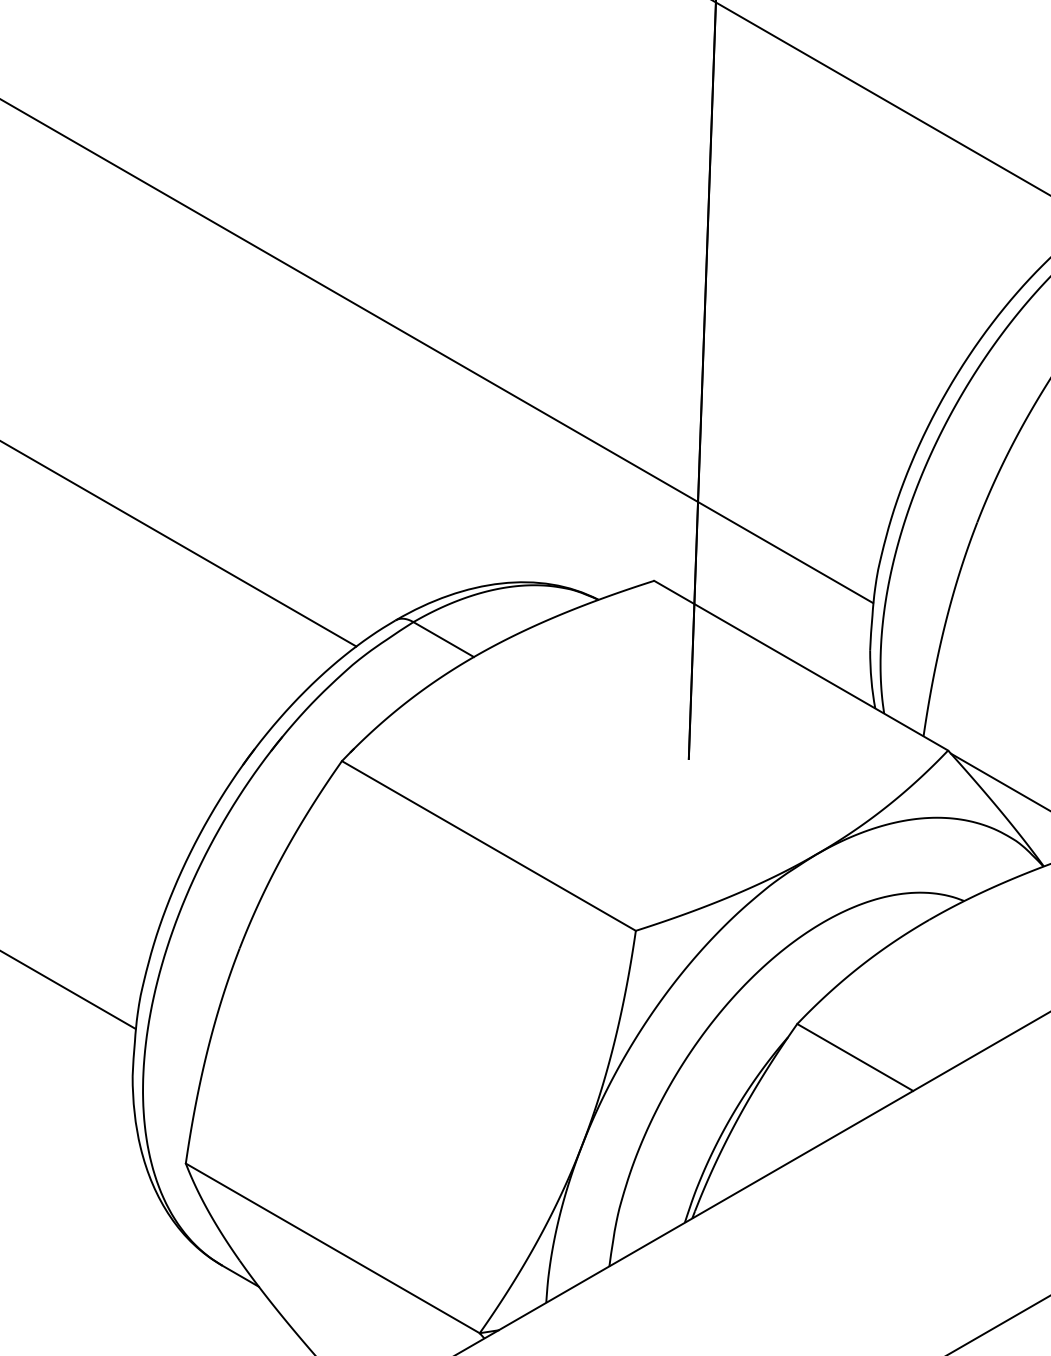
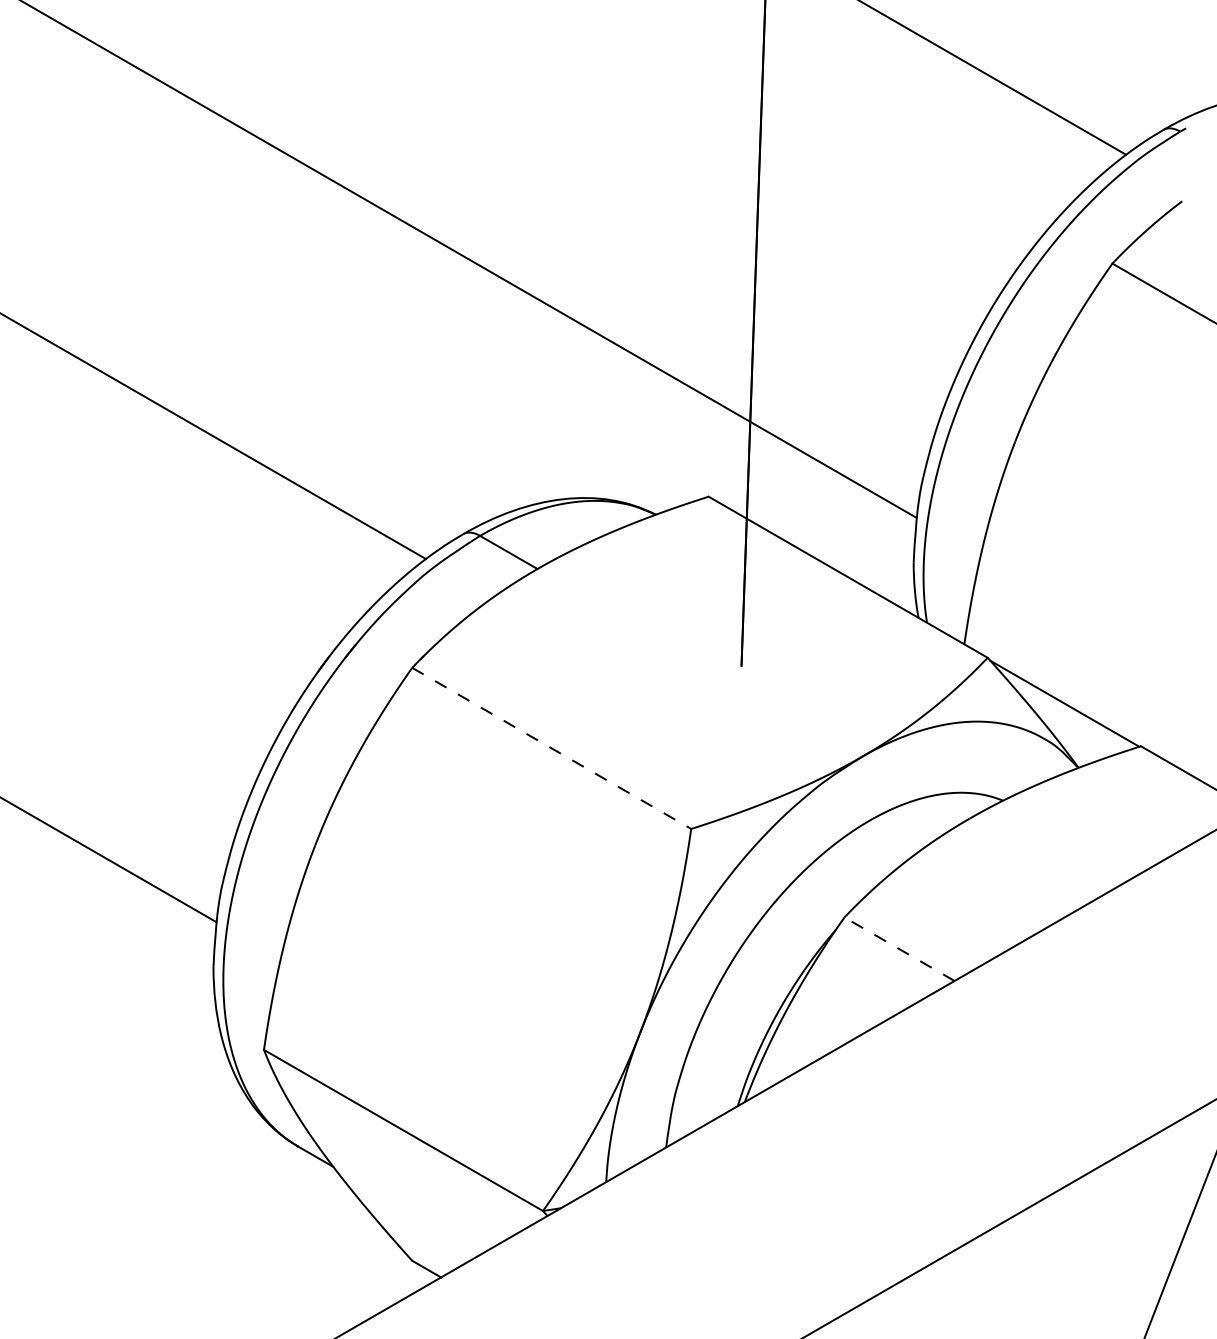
line: (489, 846) -> (552, 748), solid -> dashed
line: (855, 1057) -> (899, 949), solid -> dashed

